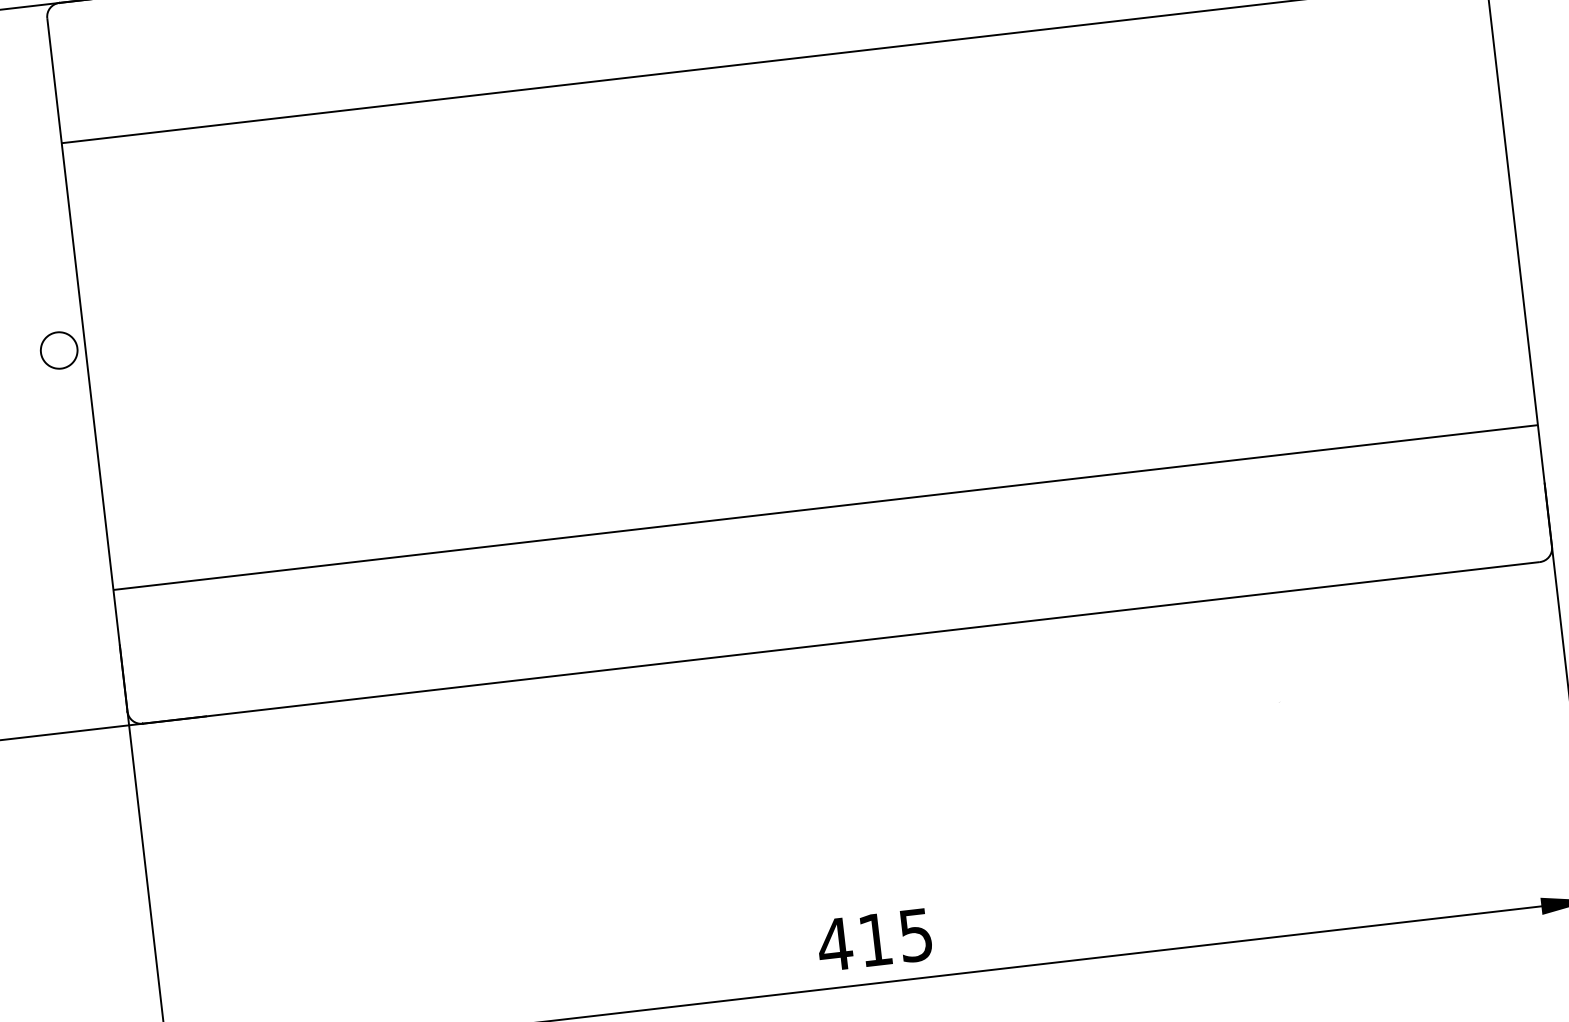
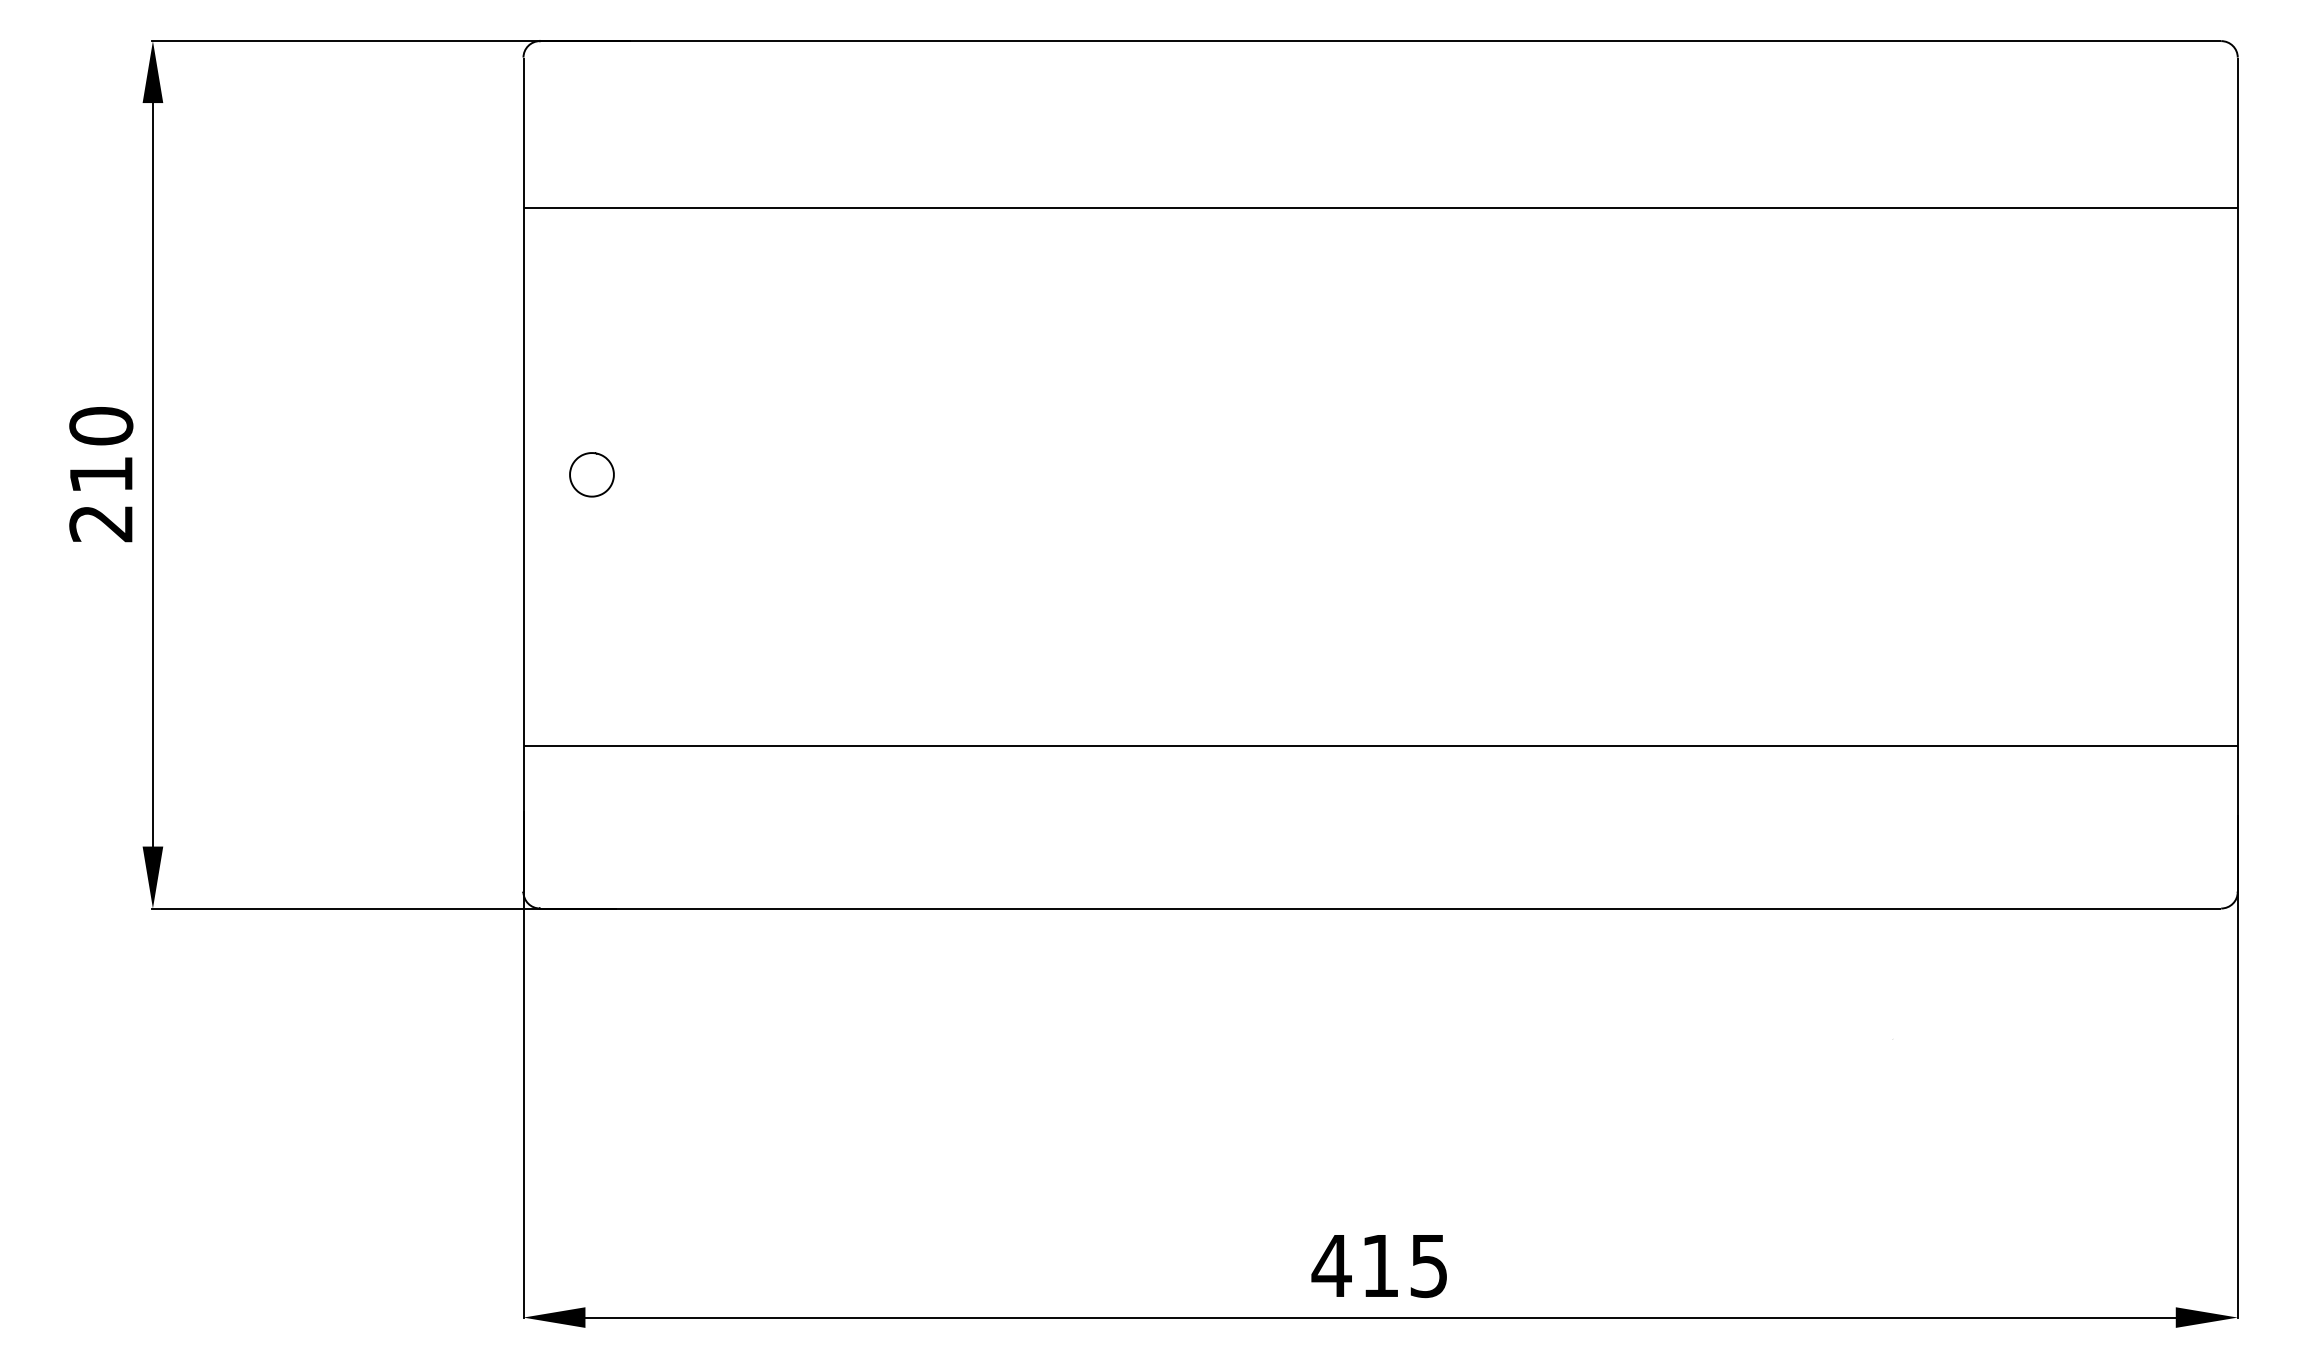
part: (58, 350) -> (591, 474), moved

